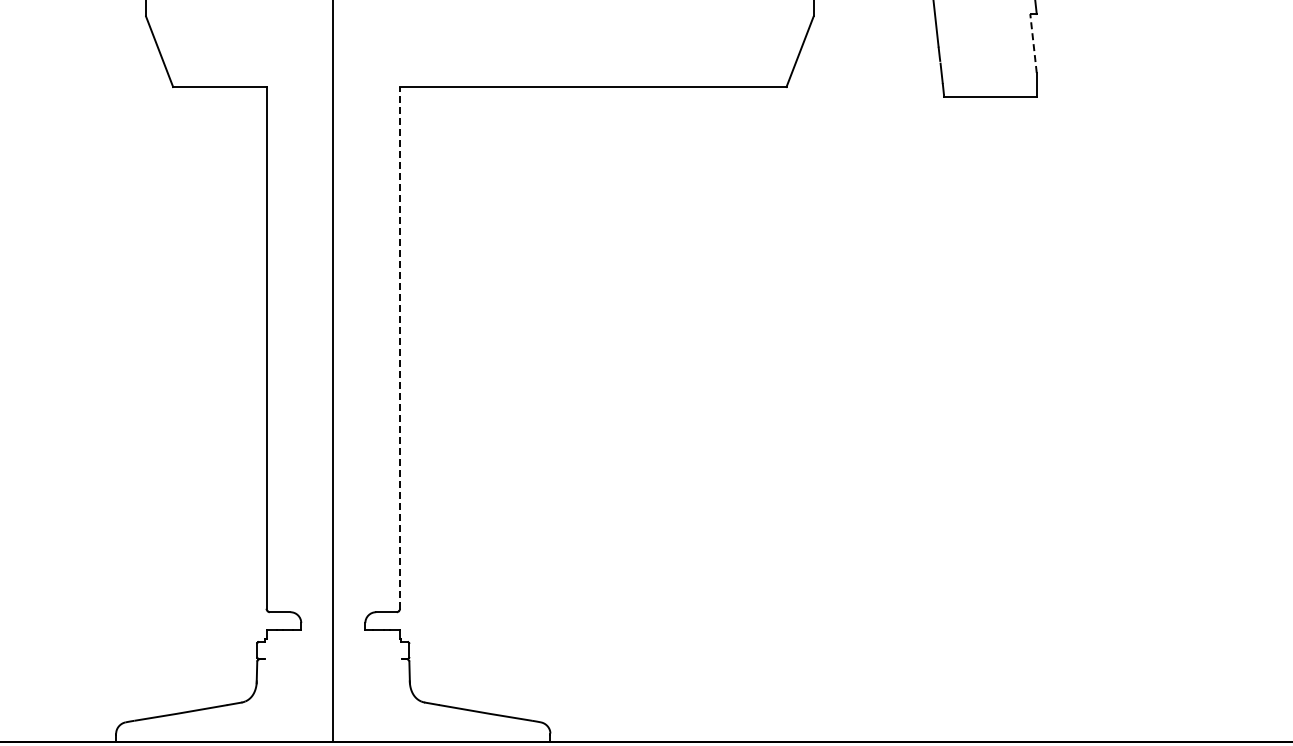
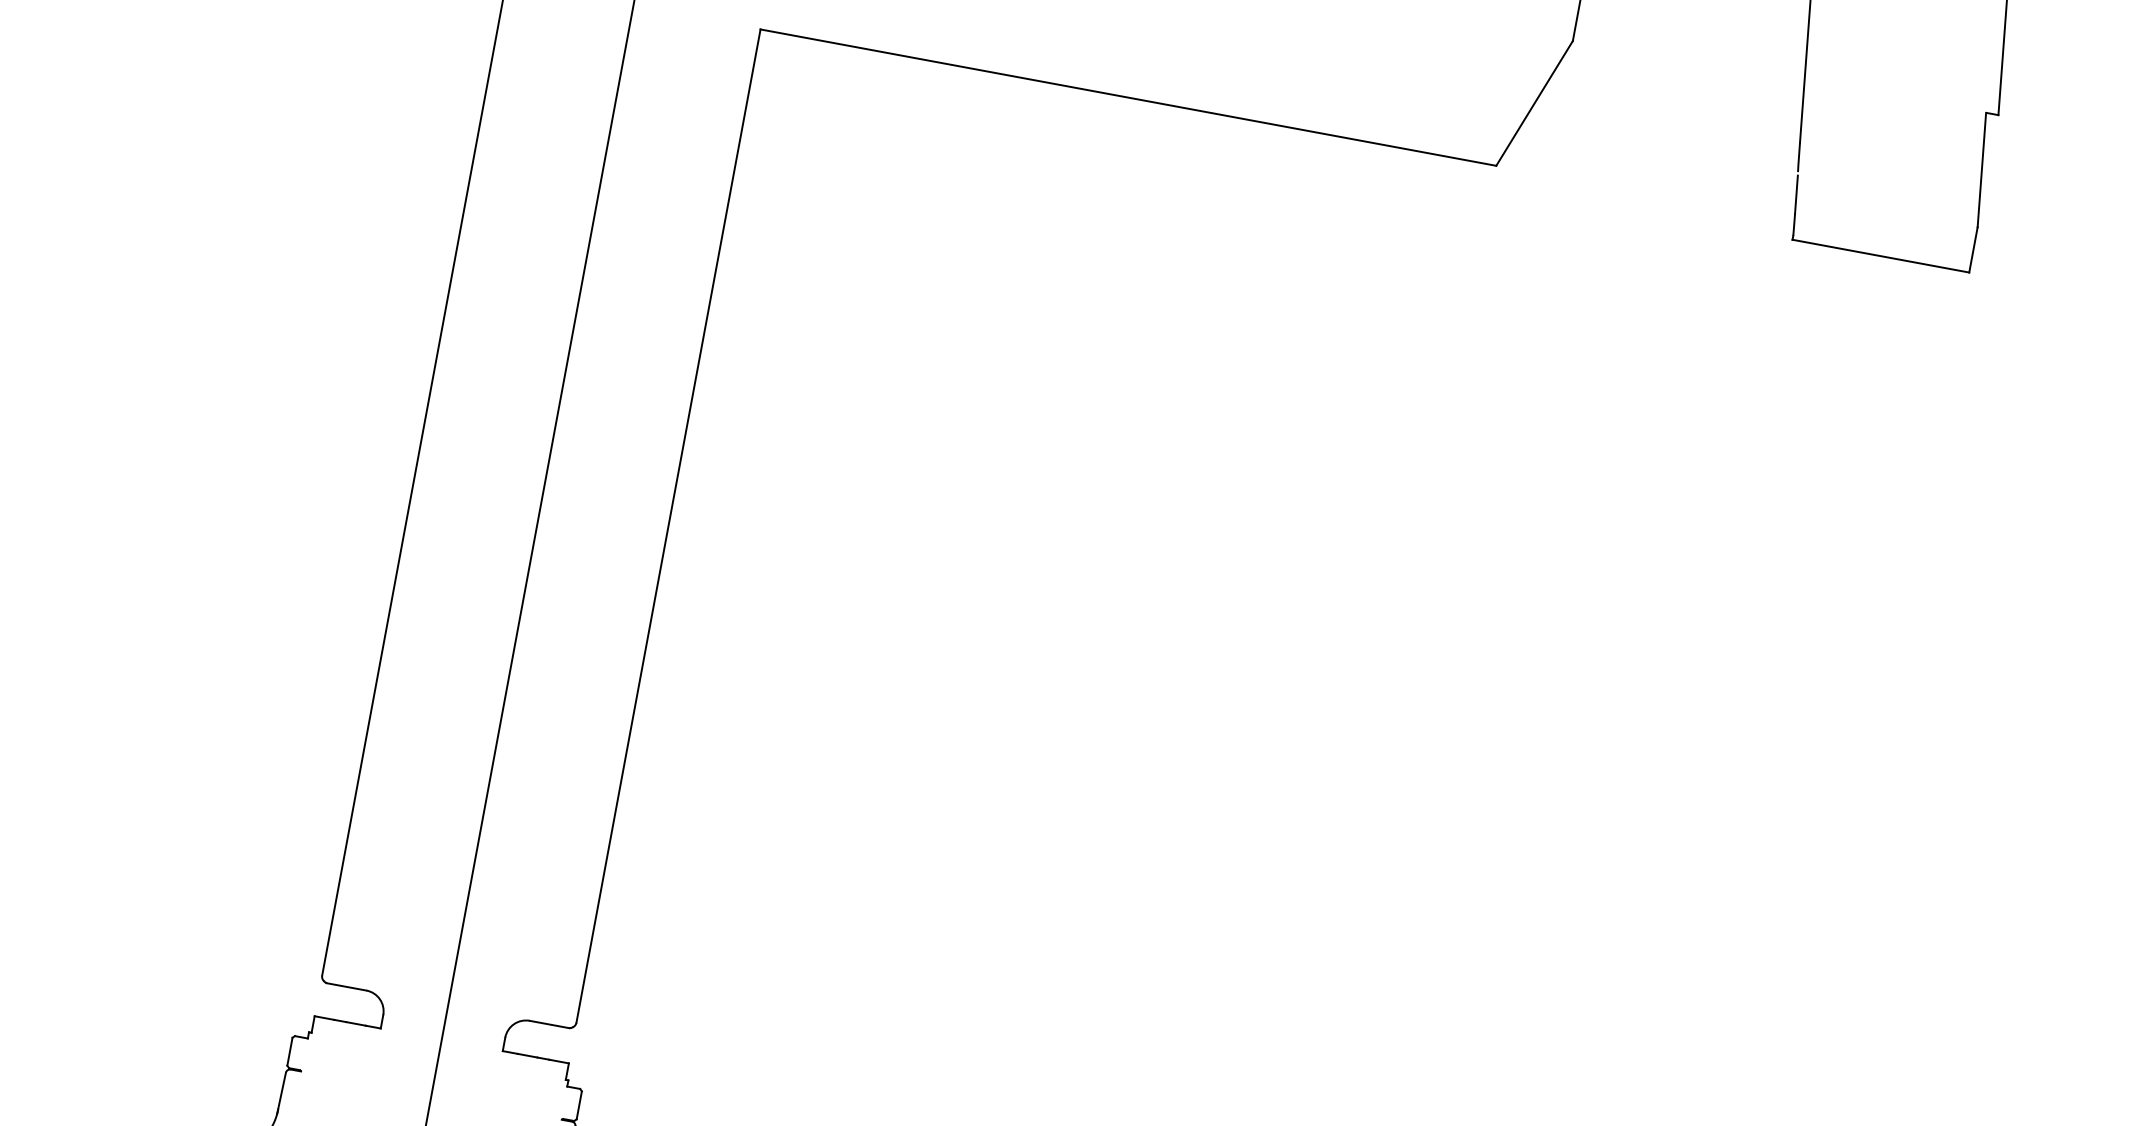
line: (1033, 43) -> (1981, 170), dashed -> solid
line: (400, 347) -> (669, 525), dashed -> solid

